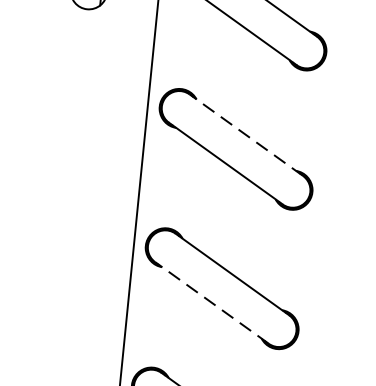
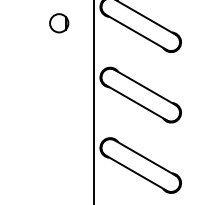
line: (244, 135) -> (144, 87), dashed -> solid
line: (210, 301) -> (135, 172), dashed -> solid

